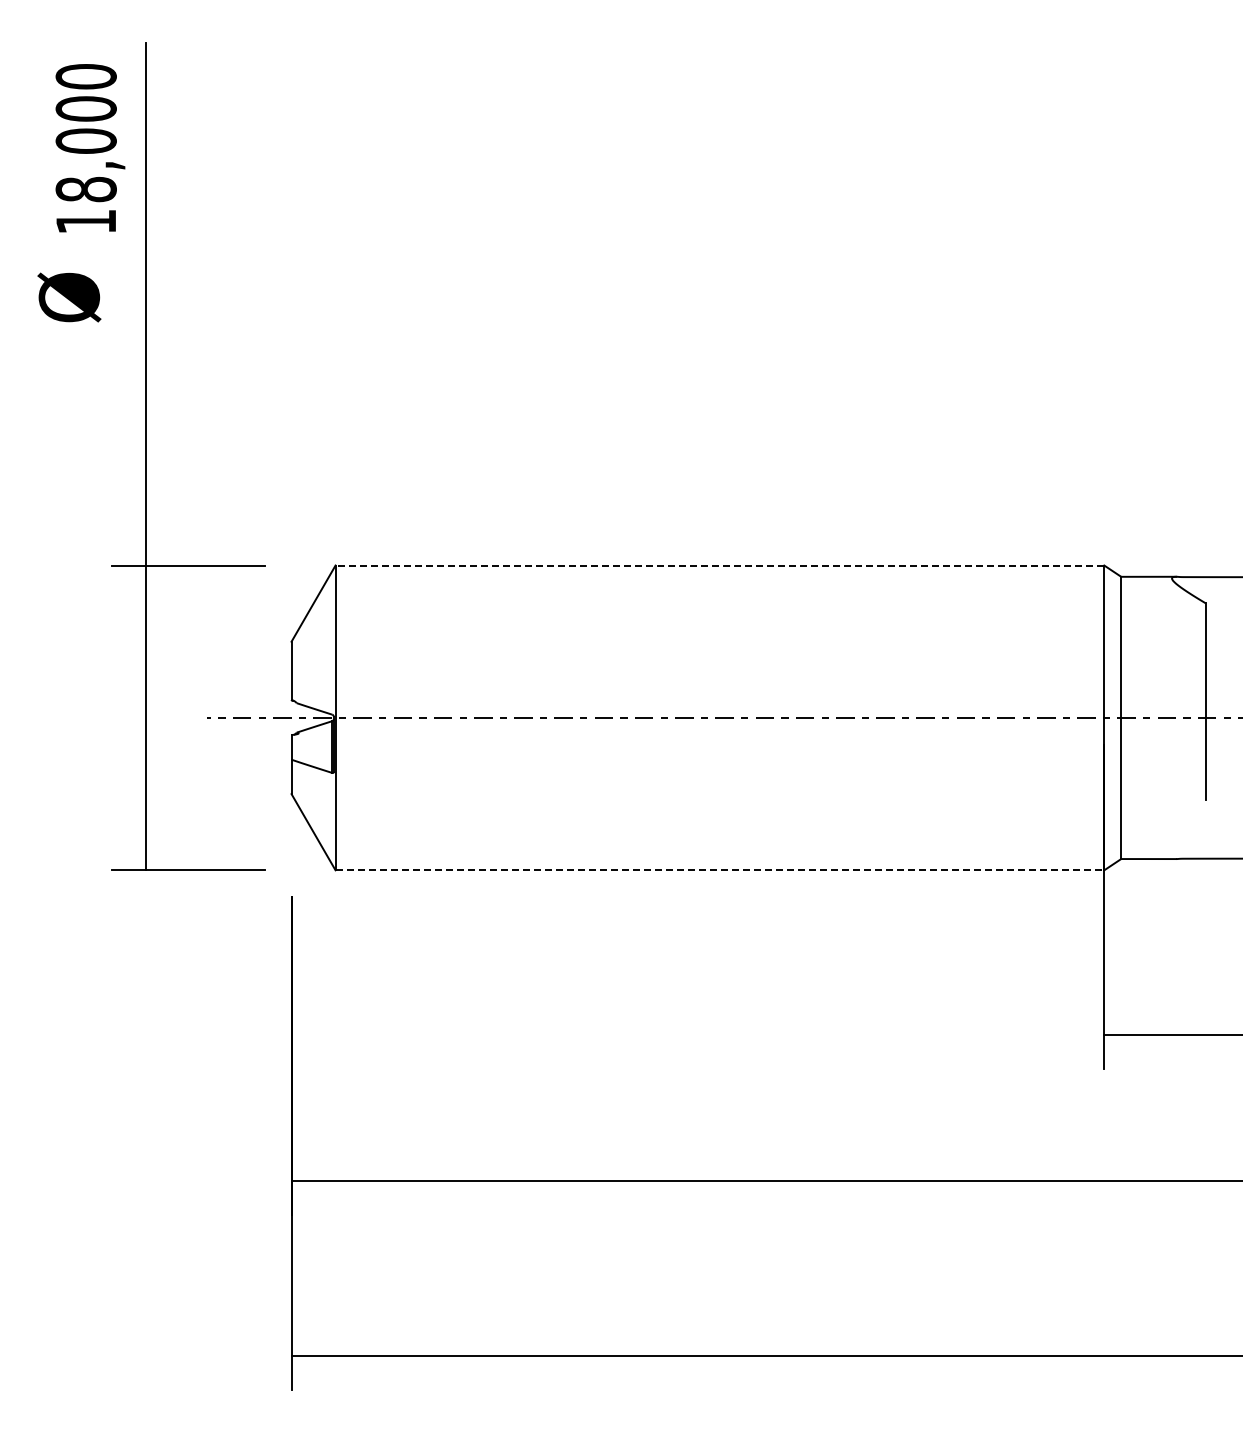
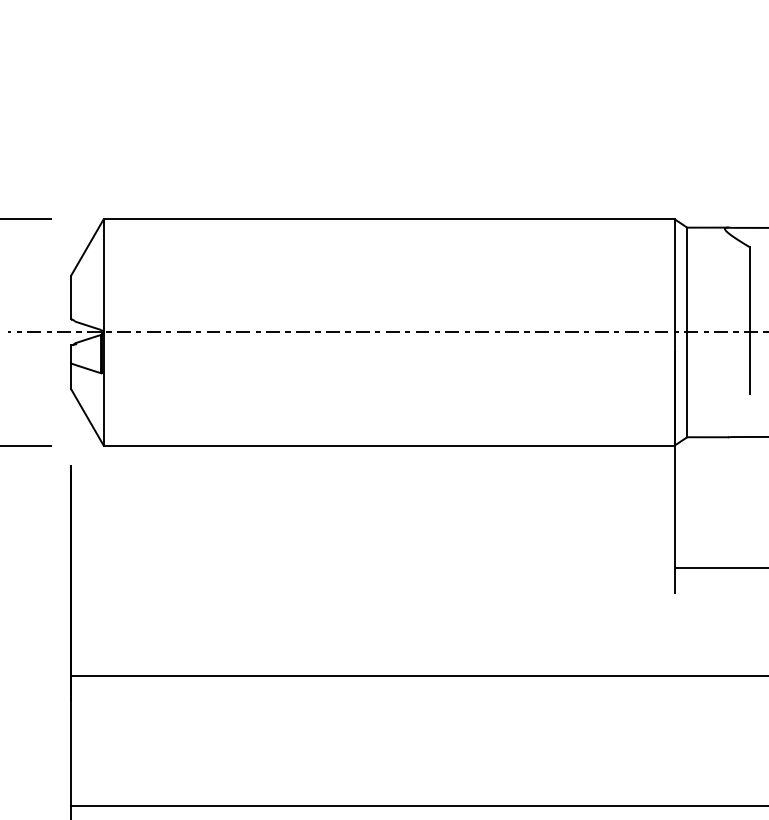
line: (719, 565) -> (388, 219), dashed -> solid
line: (720, 870) -> (389, 445), dashed -> solid

